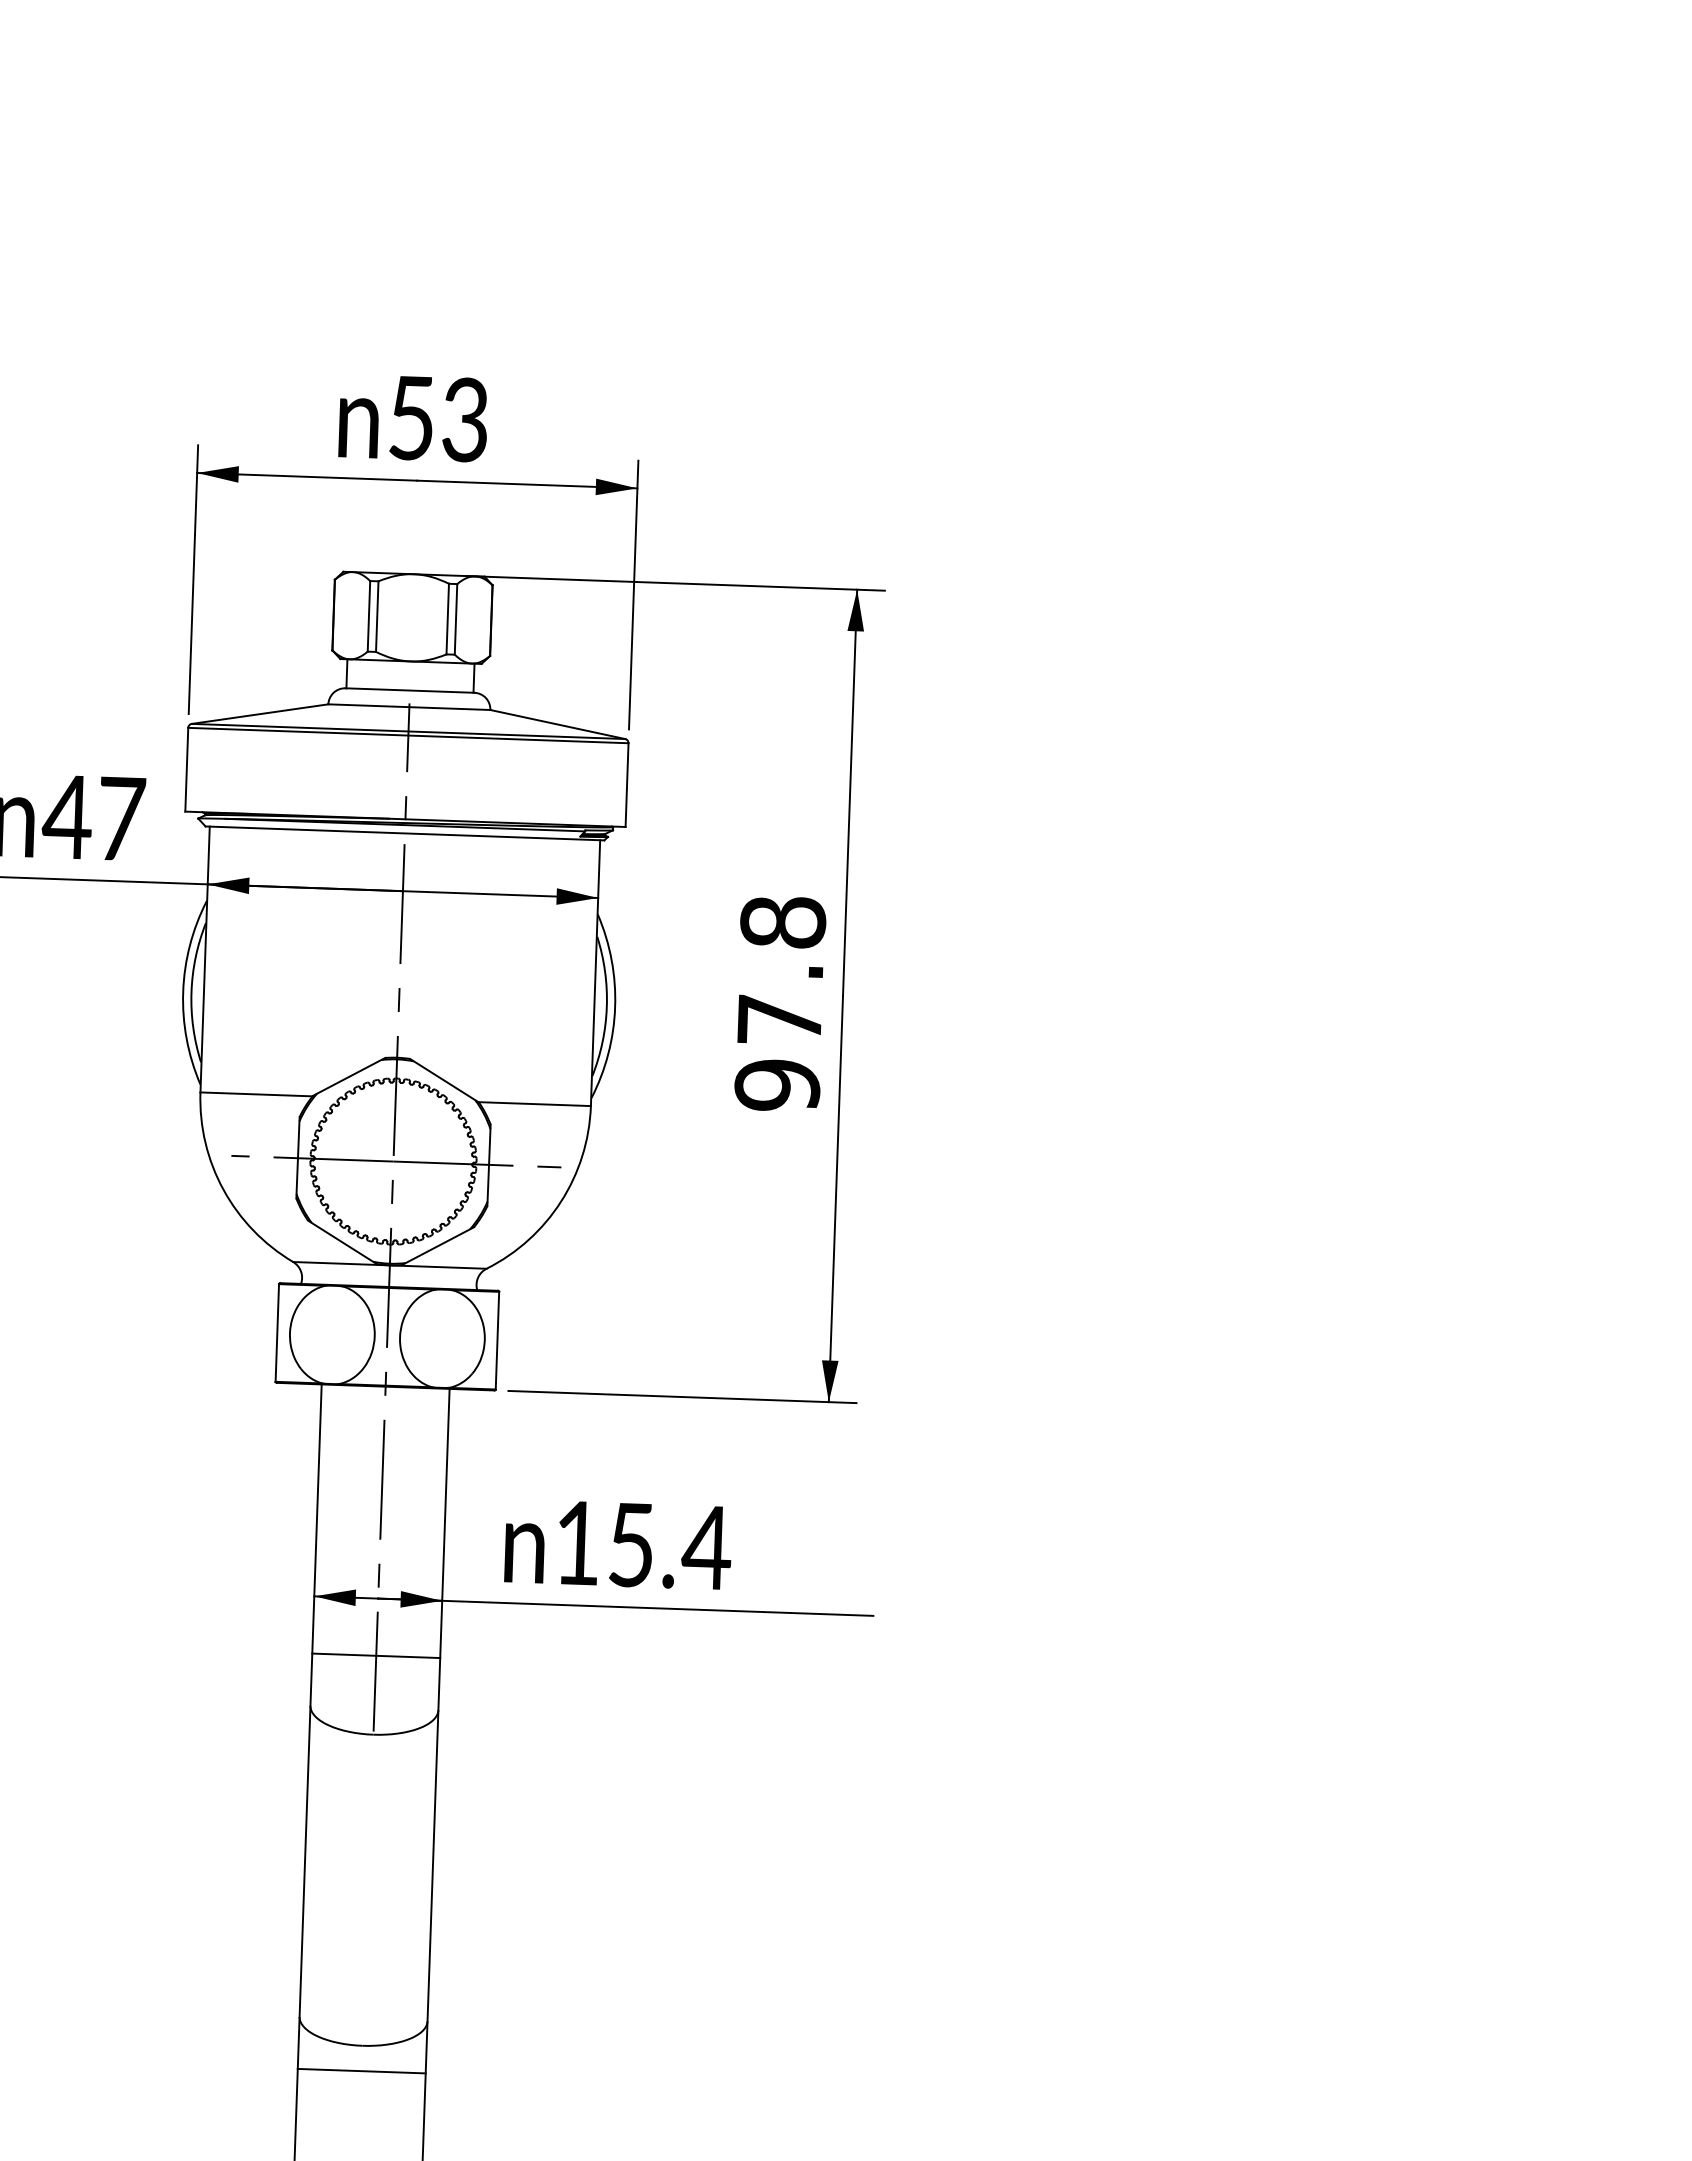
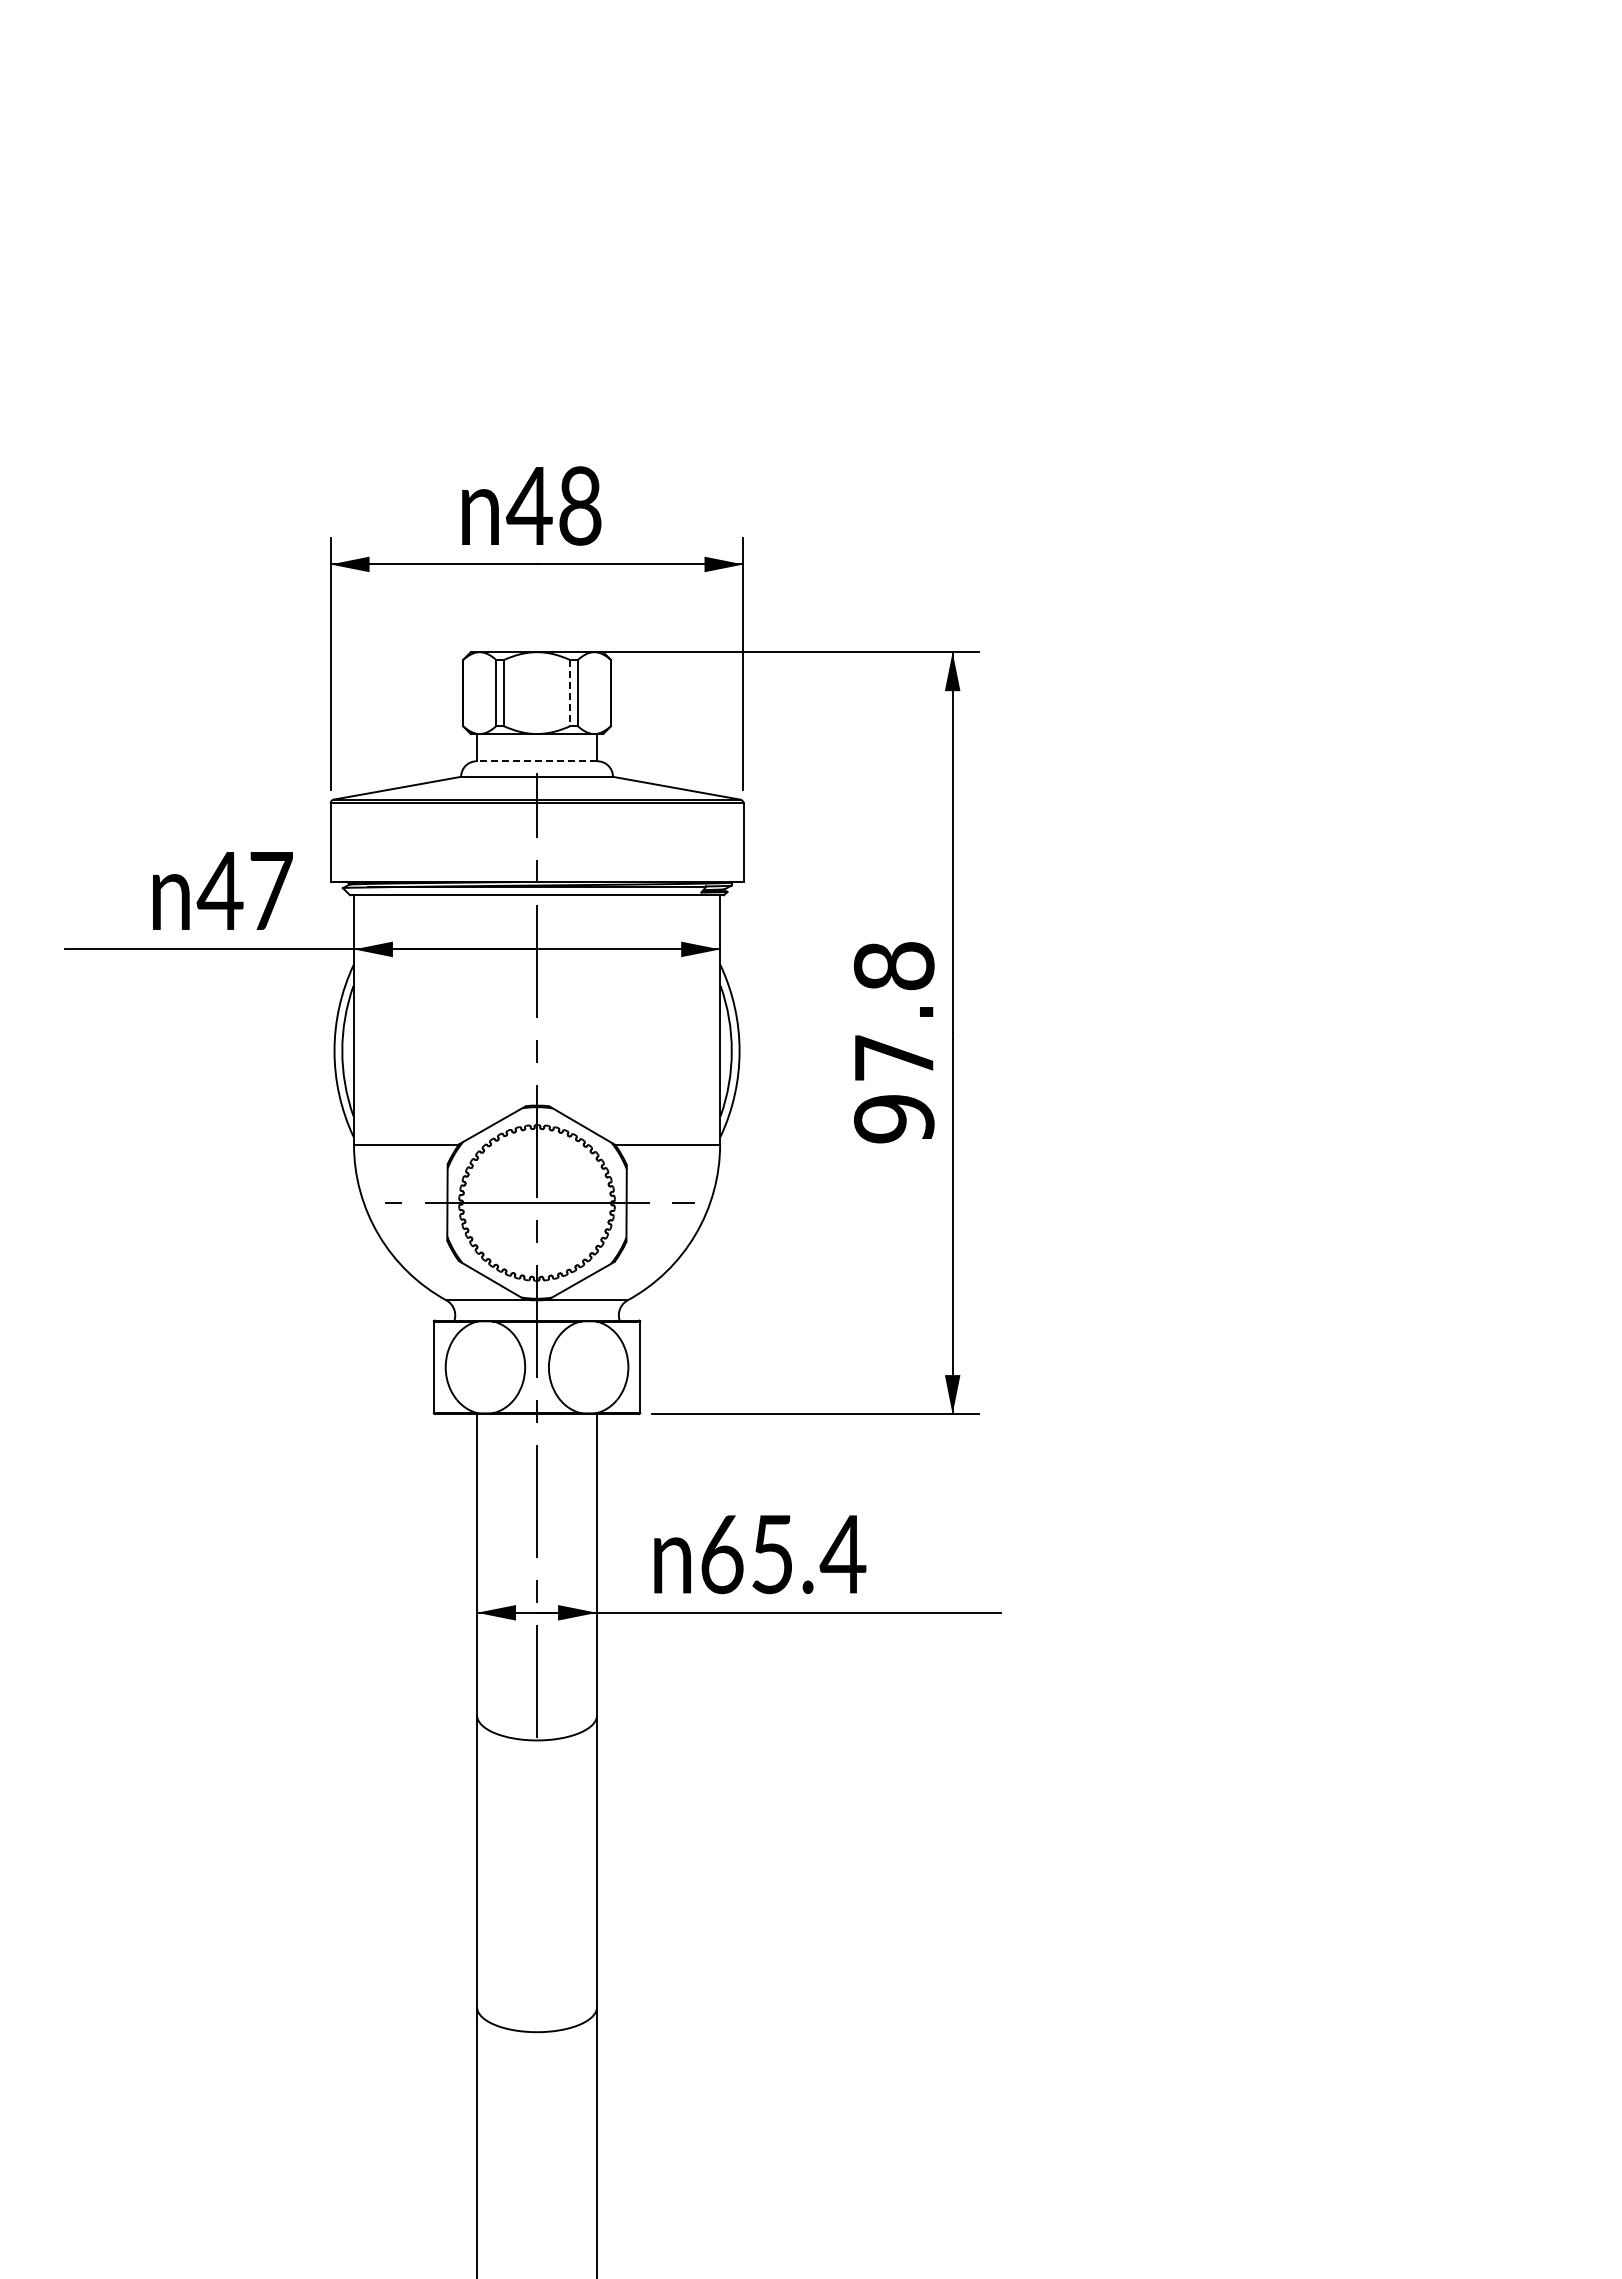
text: (437, 418) -> (553, 505), 53 -> 48
line: (448, 619) -> (570, 693), solid -> dashed
line: (409, 690) -> (536, 761), solid -> dashed
text: (578, 1543) -> (722, 1554), 15.4 -> 65.4
line: (376, 1655) -> (537, 1666), removed
line: (362, 2070) -> (537, 2055), removed

